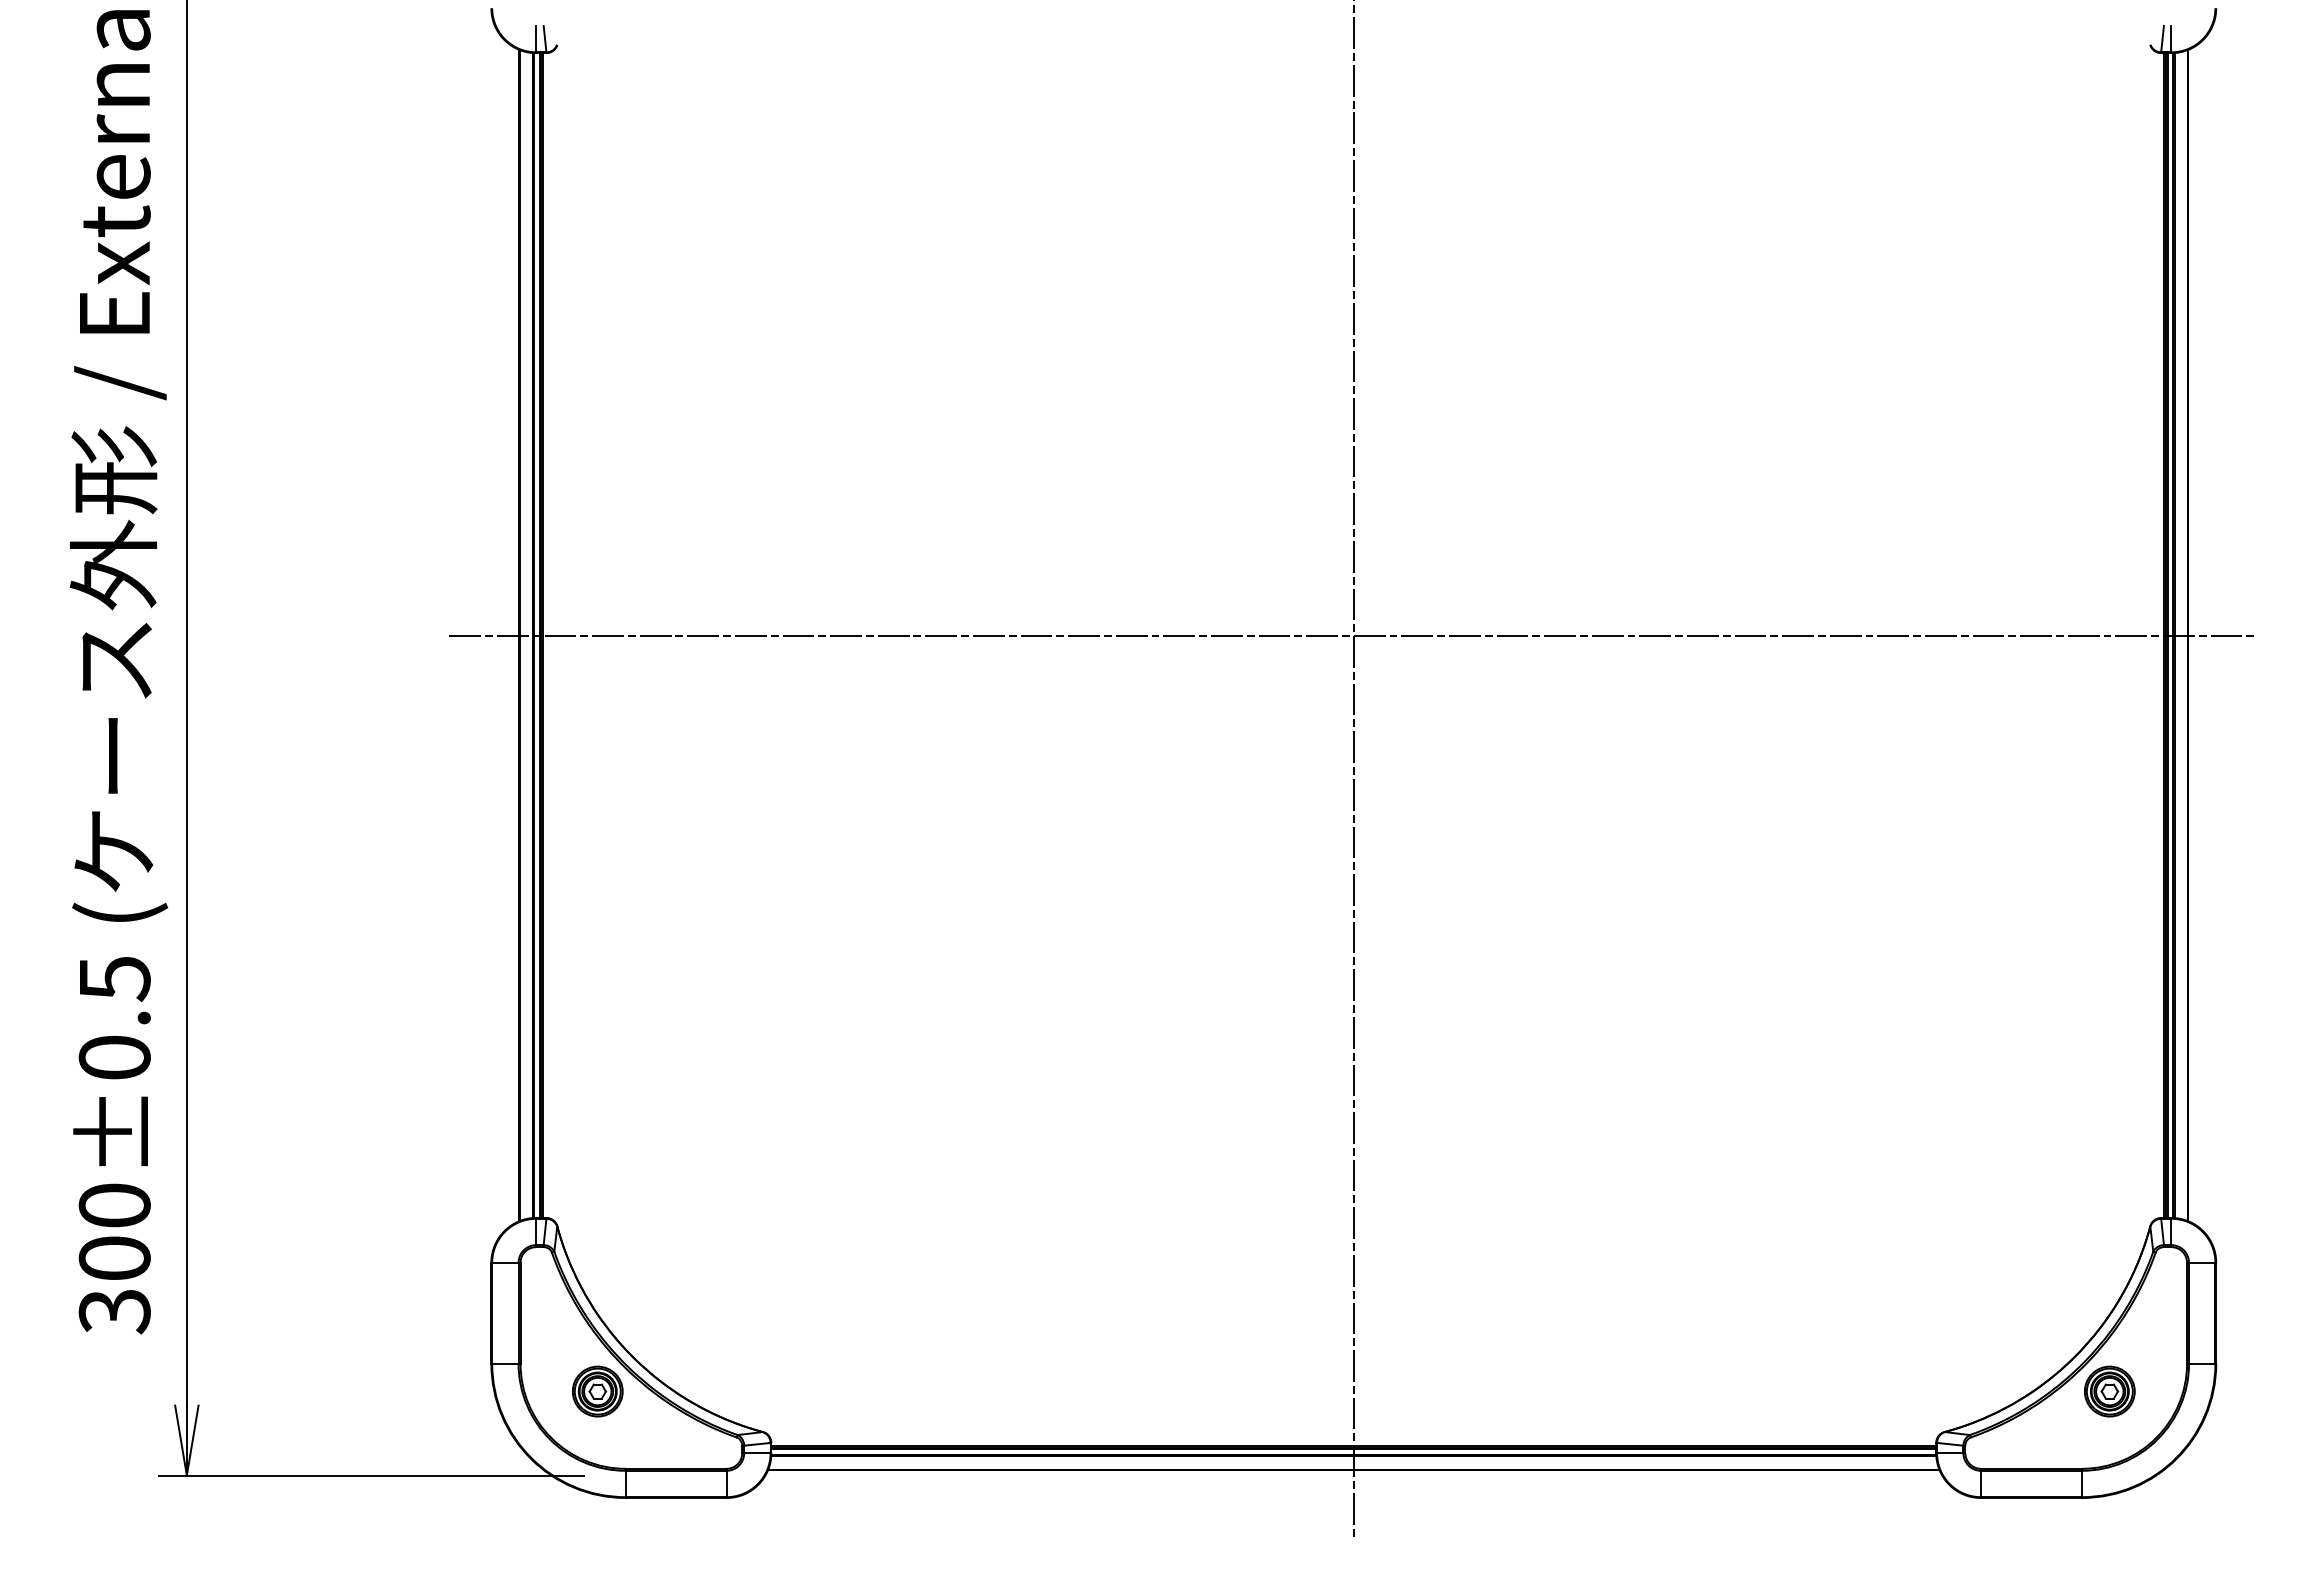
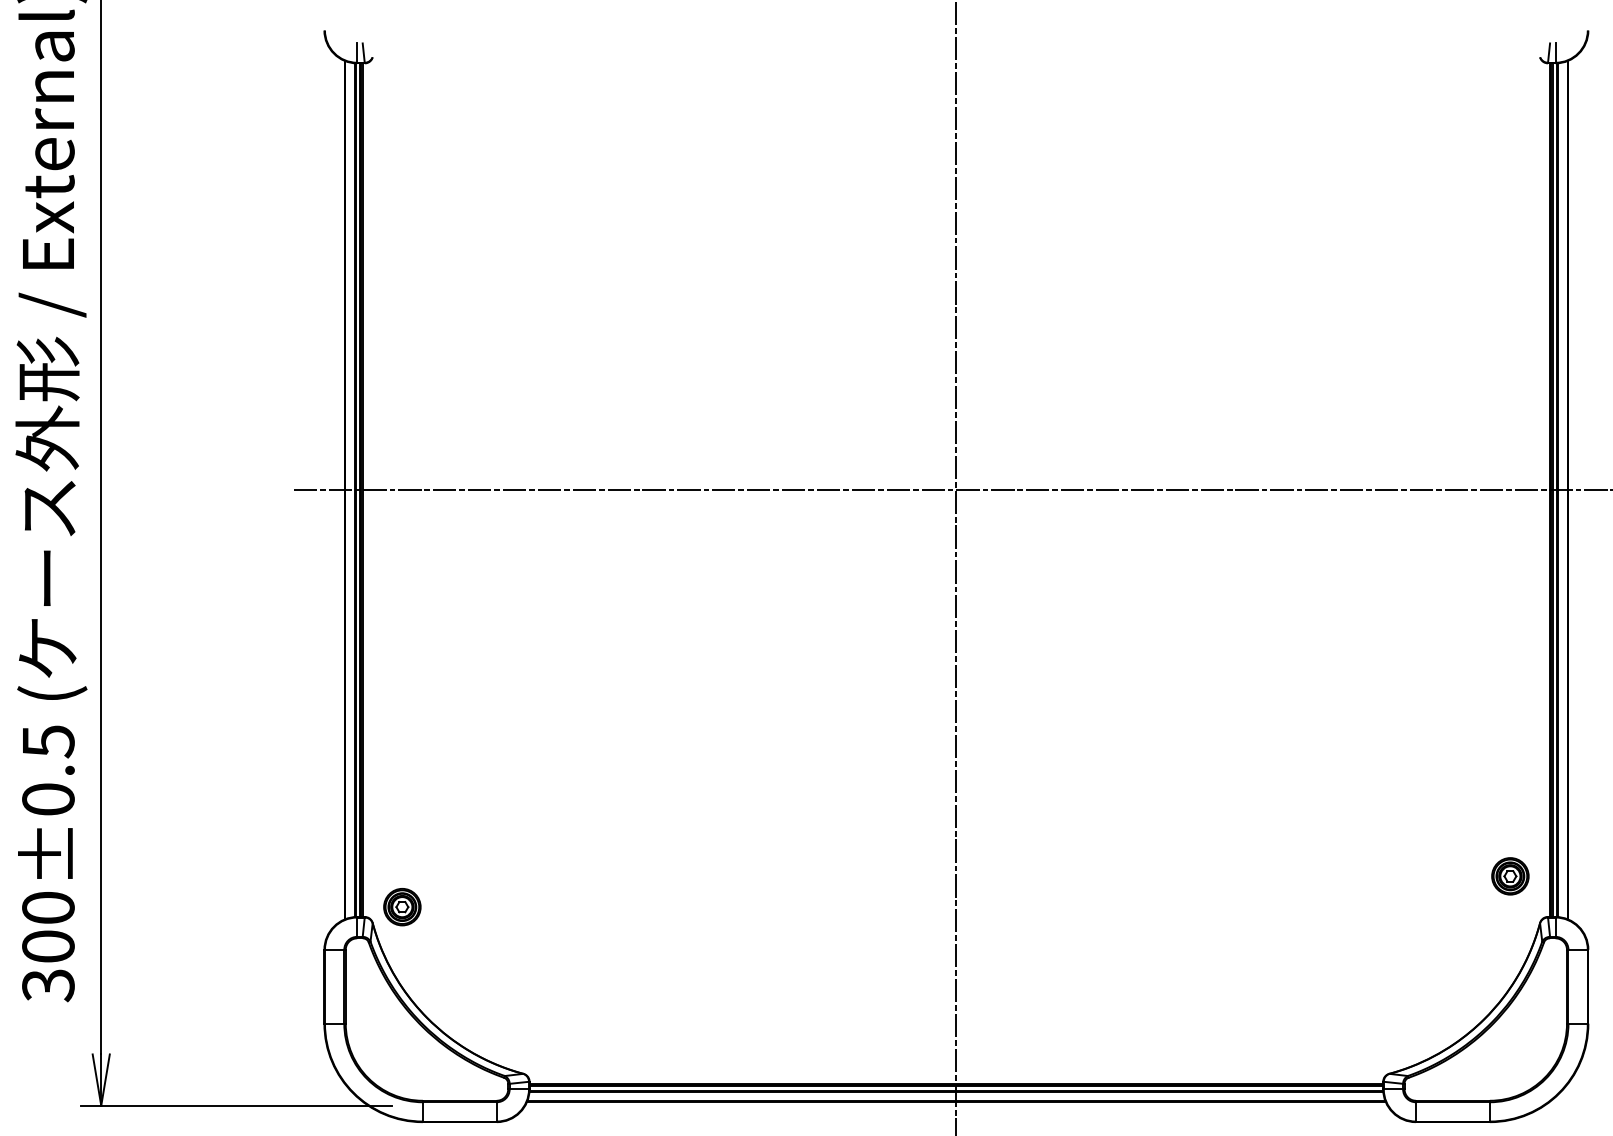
part: (597, 1391) -> (402, 907), moved
part: (2109, 1391) -> (1510, 876), moved

